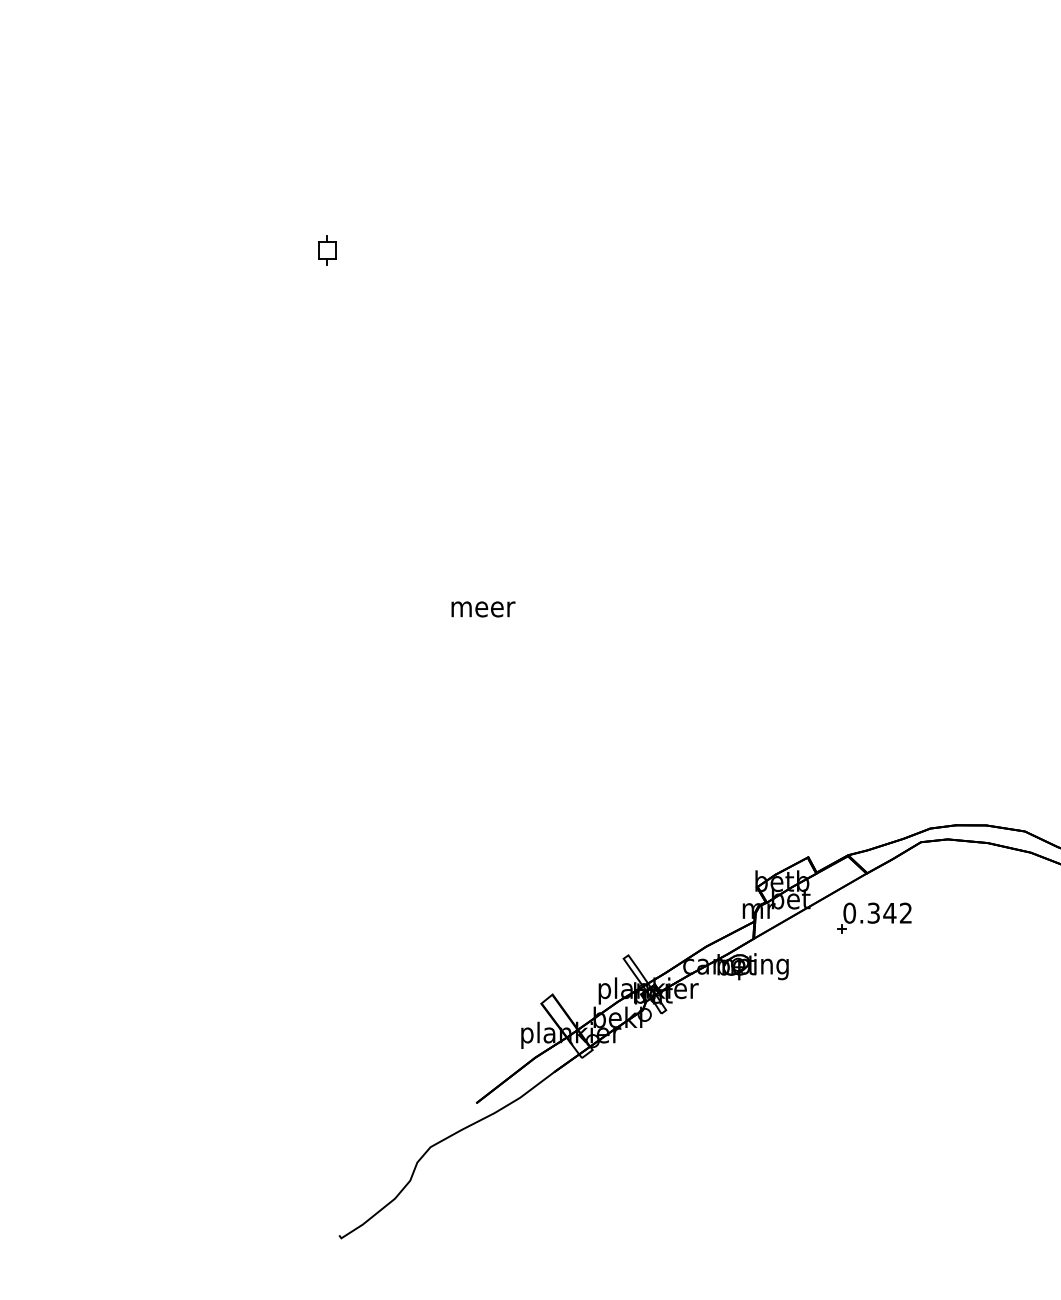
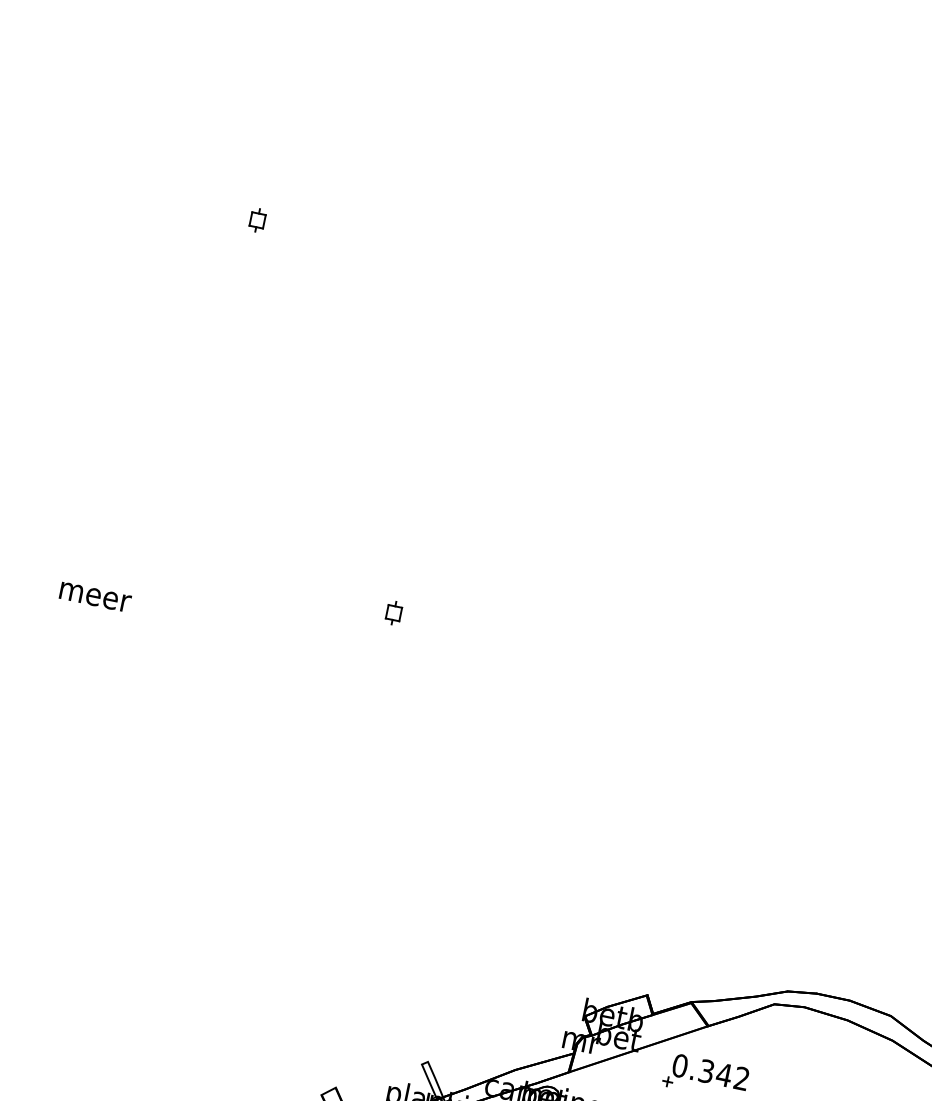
part: (326, 250) -> (256, 220), size x0.71
part: (517, 568) -> (394, 612), added
text: (483, 609) -> (95, 597), moved

